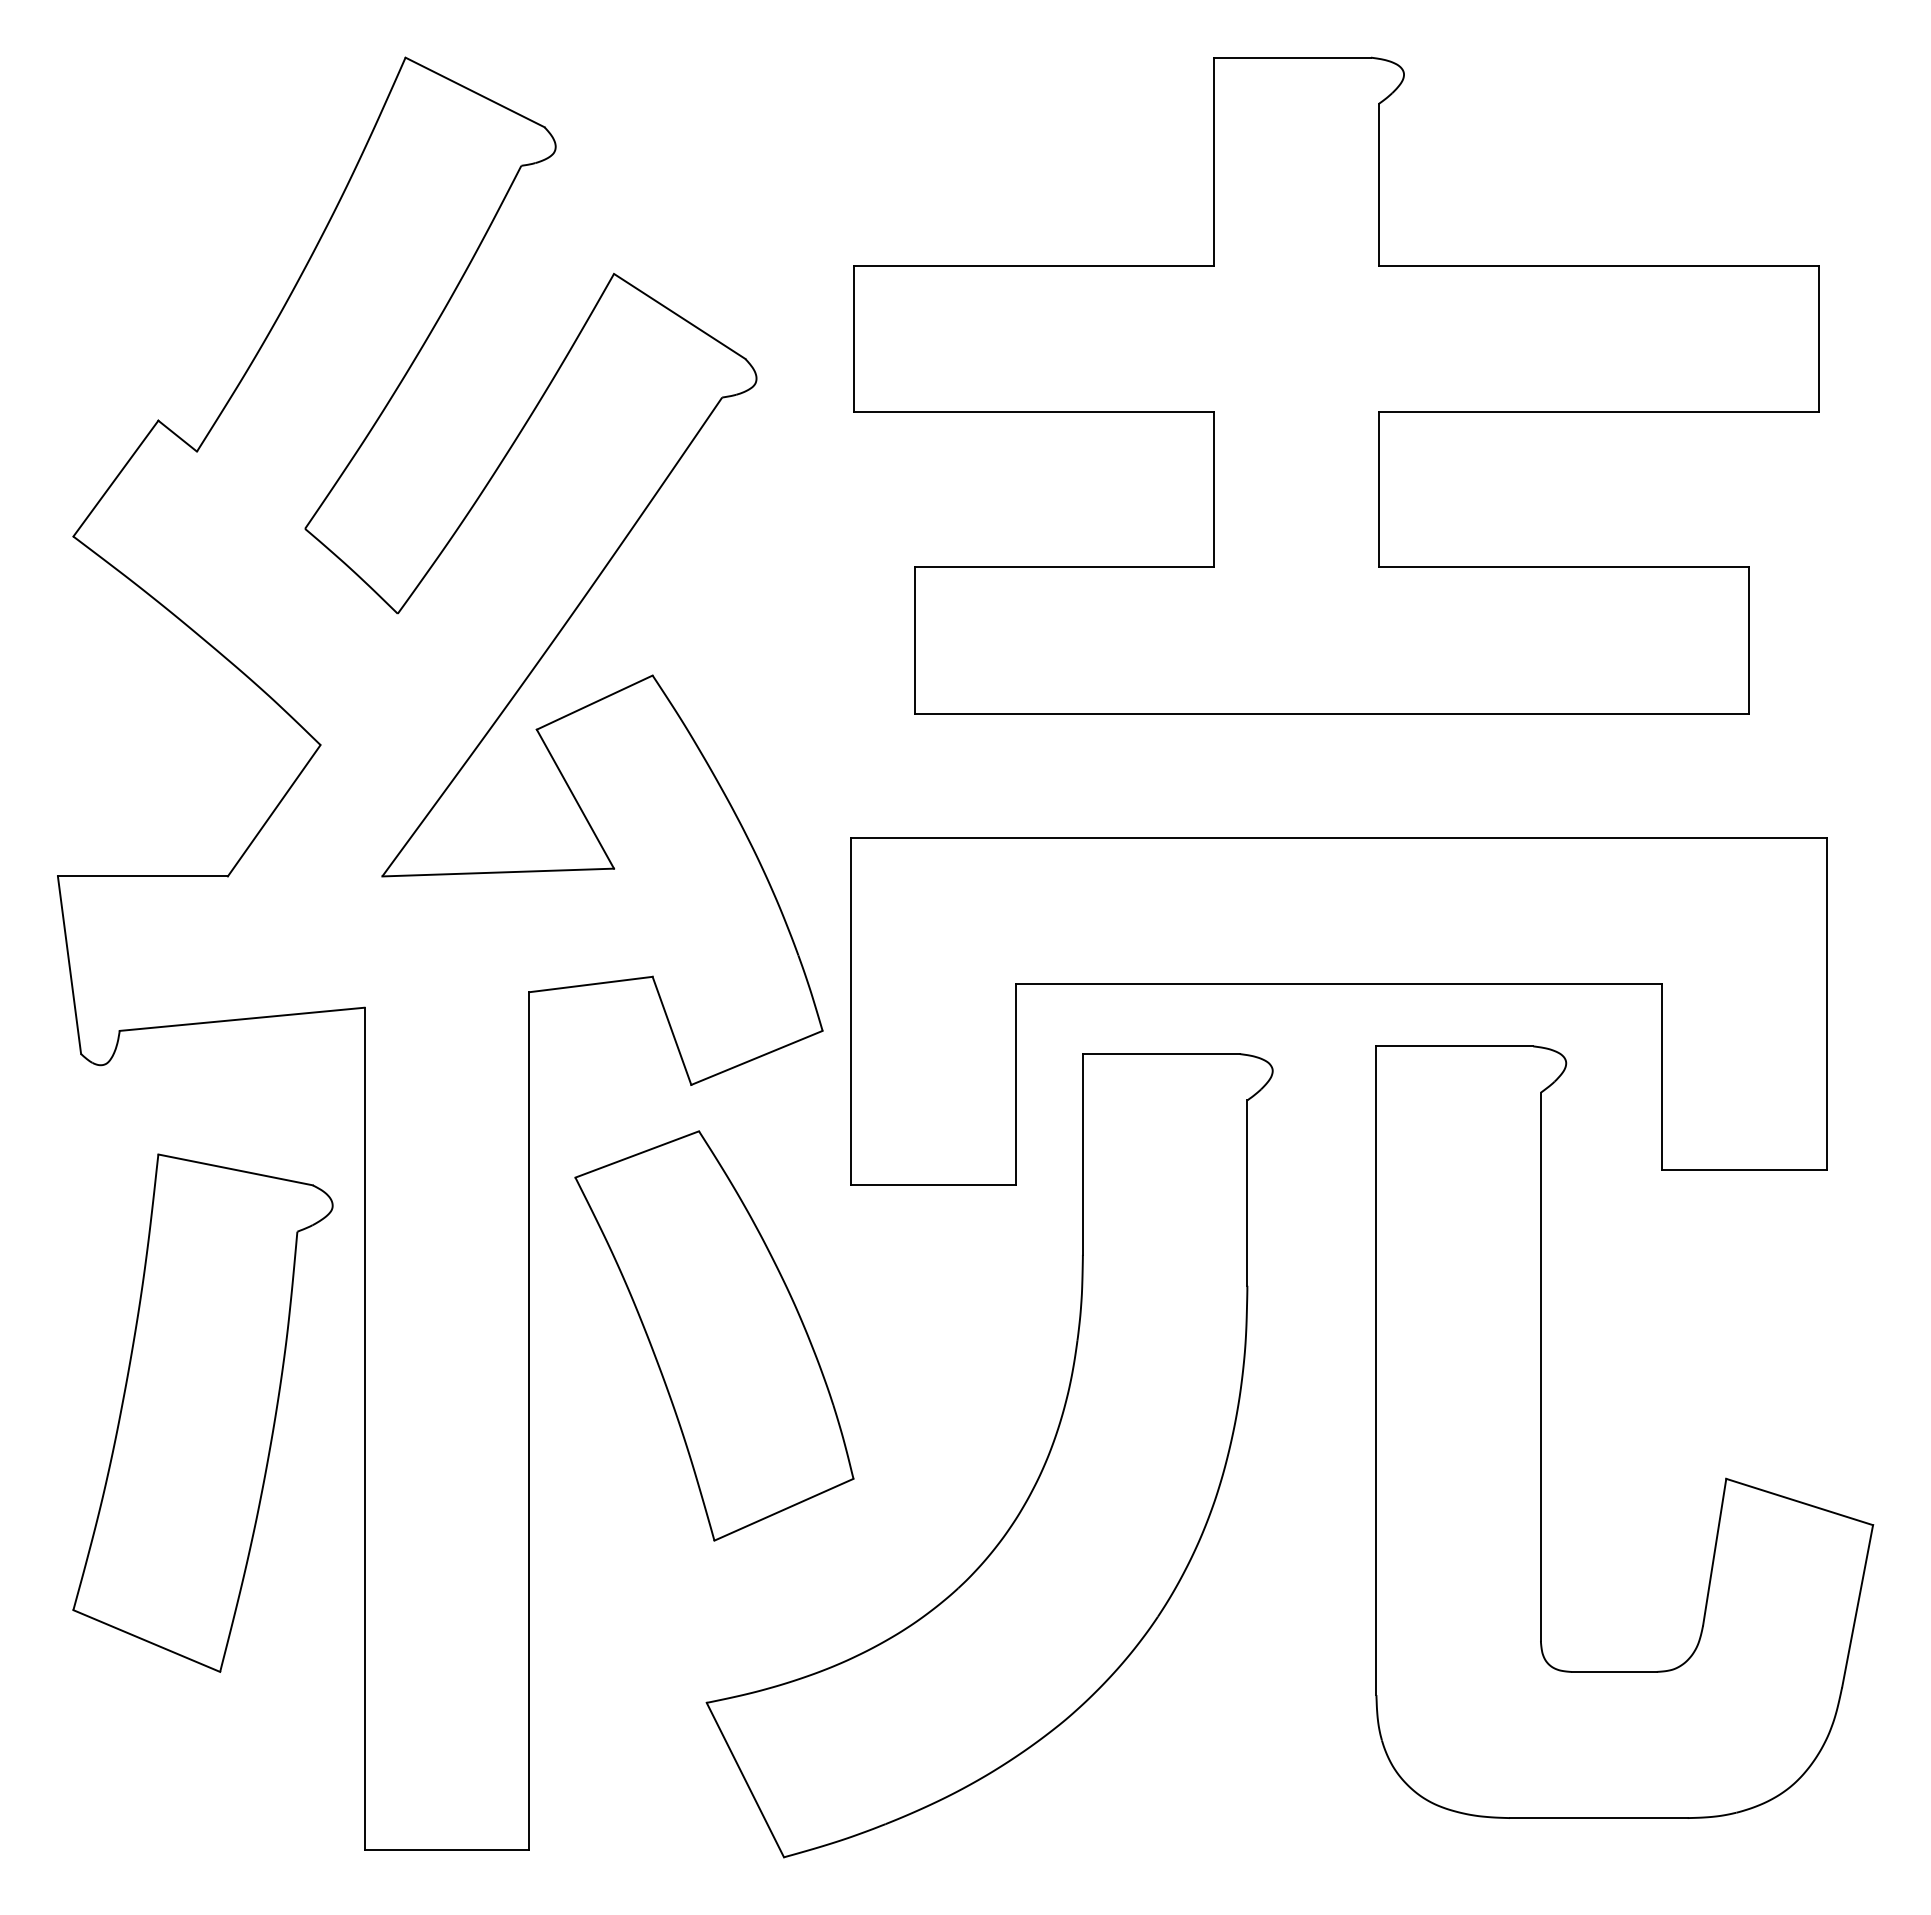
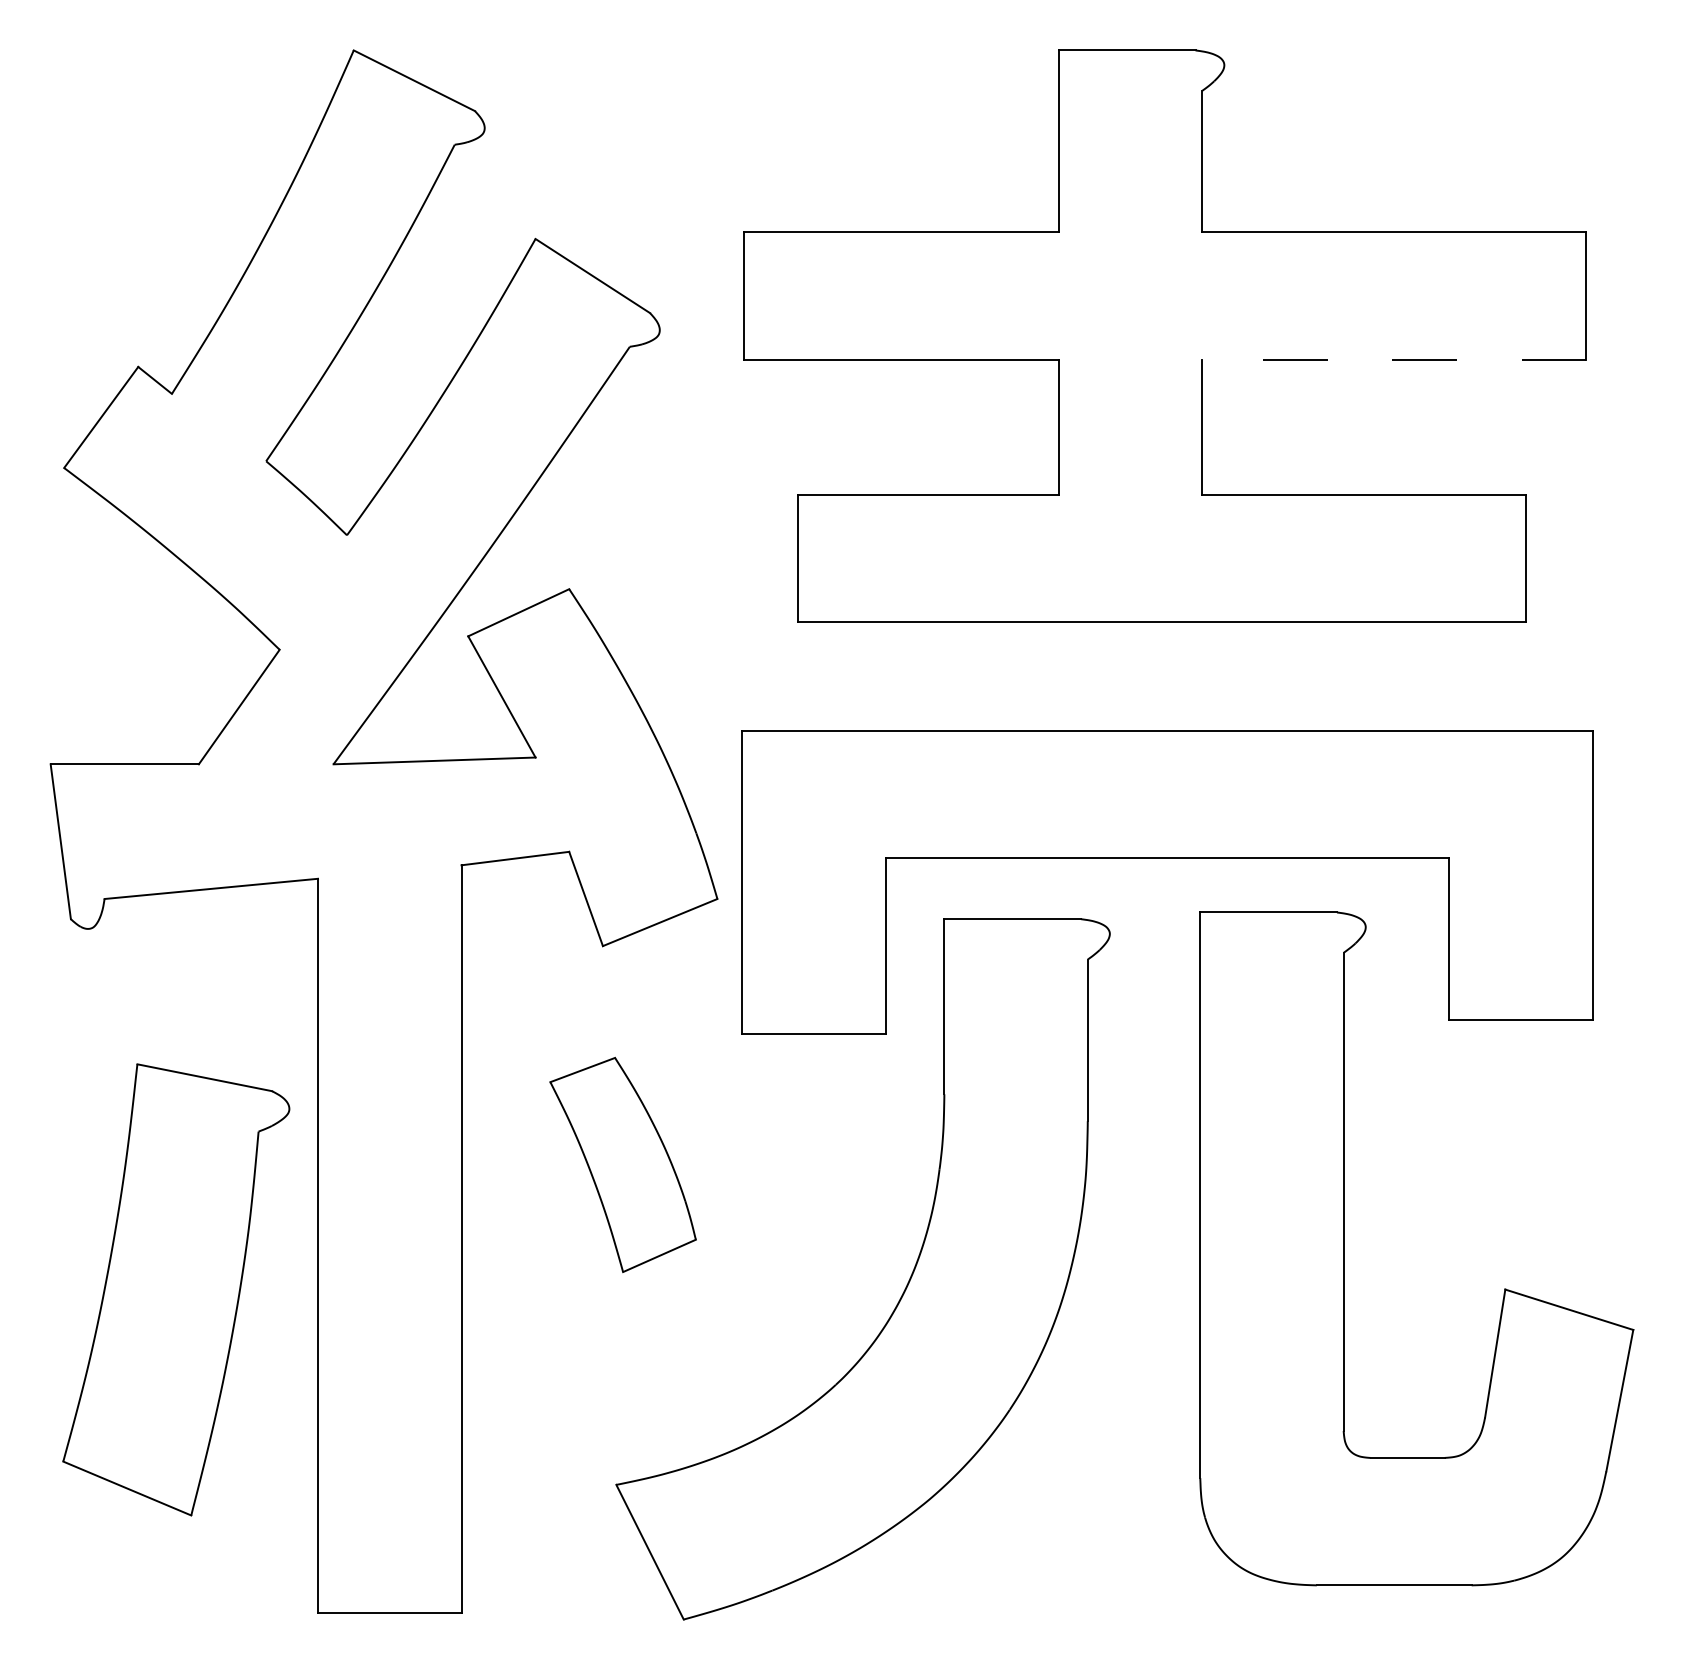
line: (1598, 412) -> (1393, 359), solid -> dashed
part: (714, 1335) -> (623, 1164), size x0.6
part: (202, 1412) -> (175, 1289), moved

